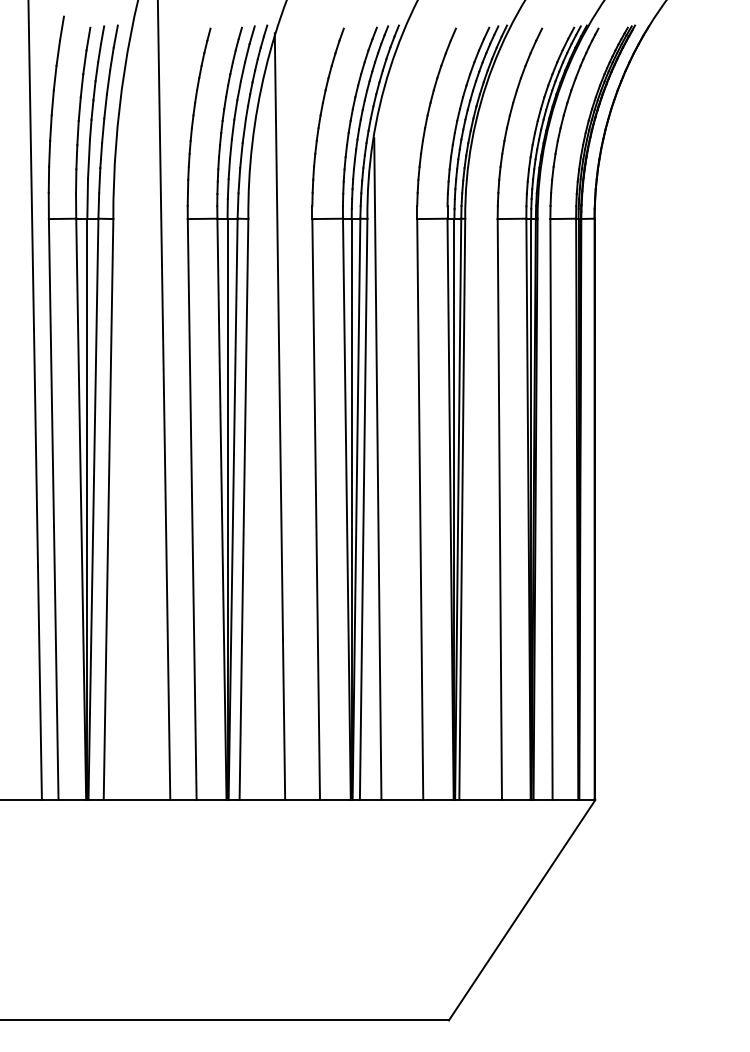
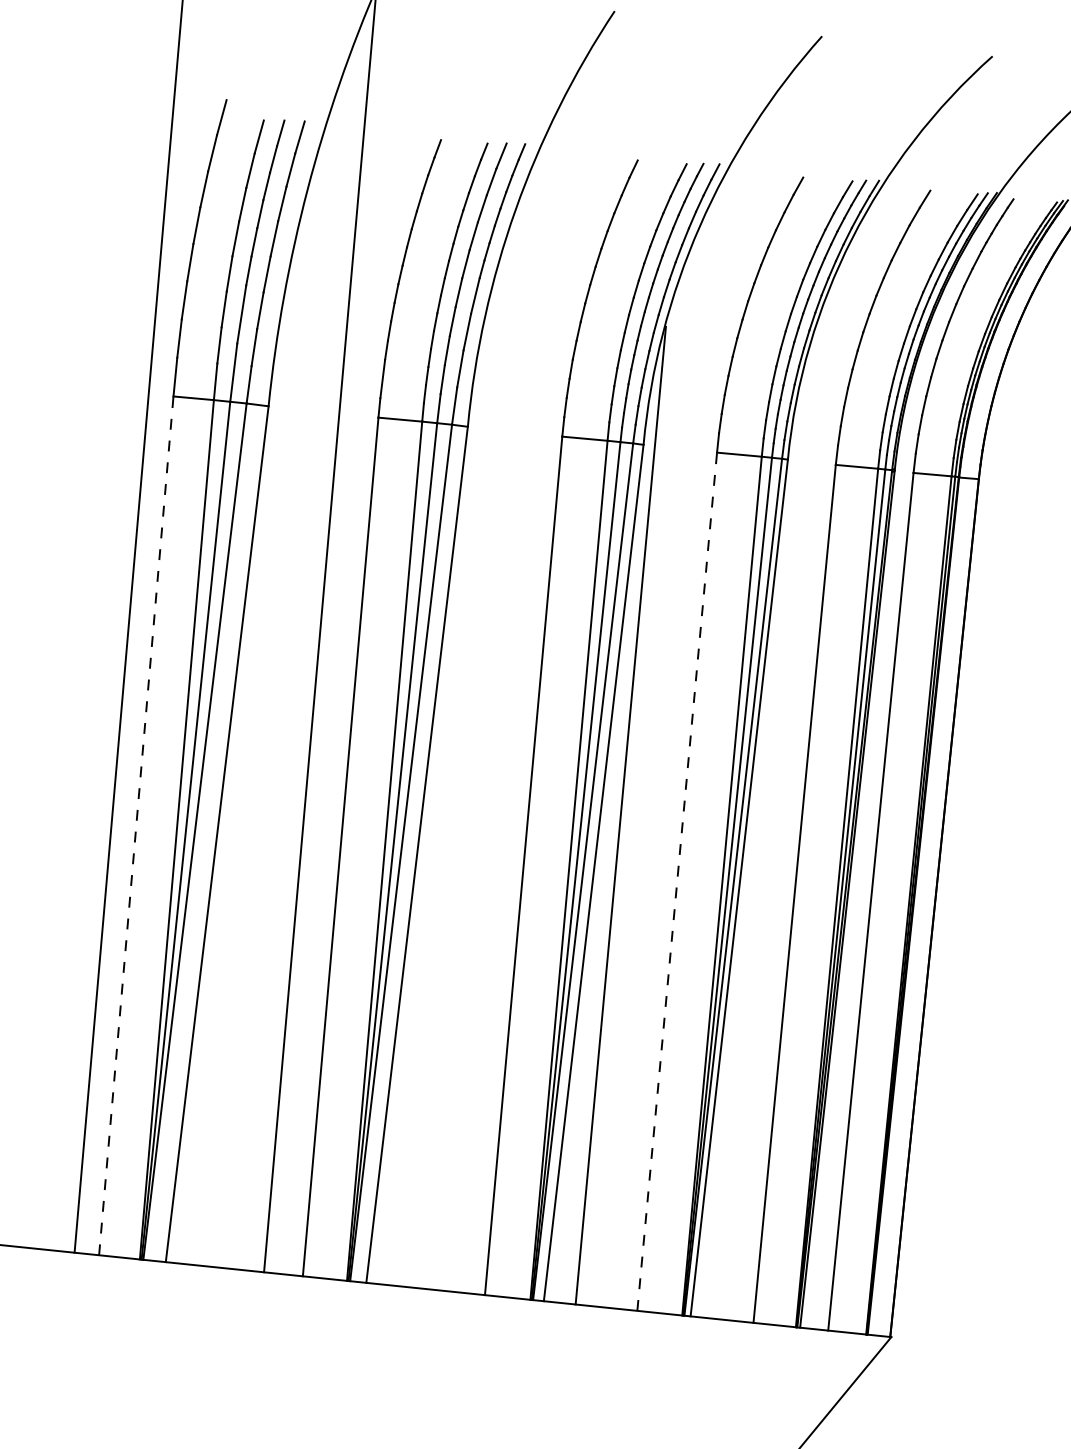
line: (279, 416) -> (483, 722), removed
line: (53, 509) -> (135, 825), solid -> dashed
line: (420, 509) -> (677, 881), solid -> dashed

